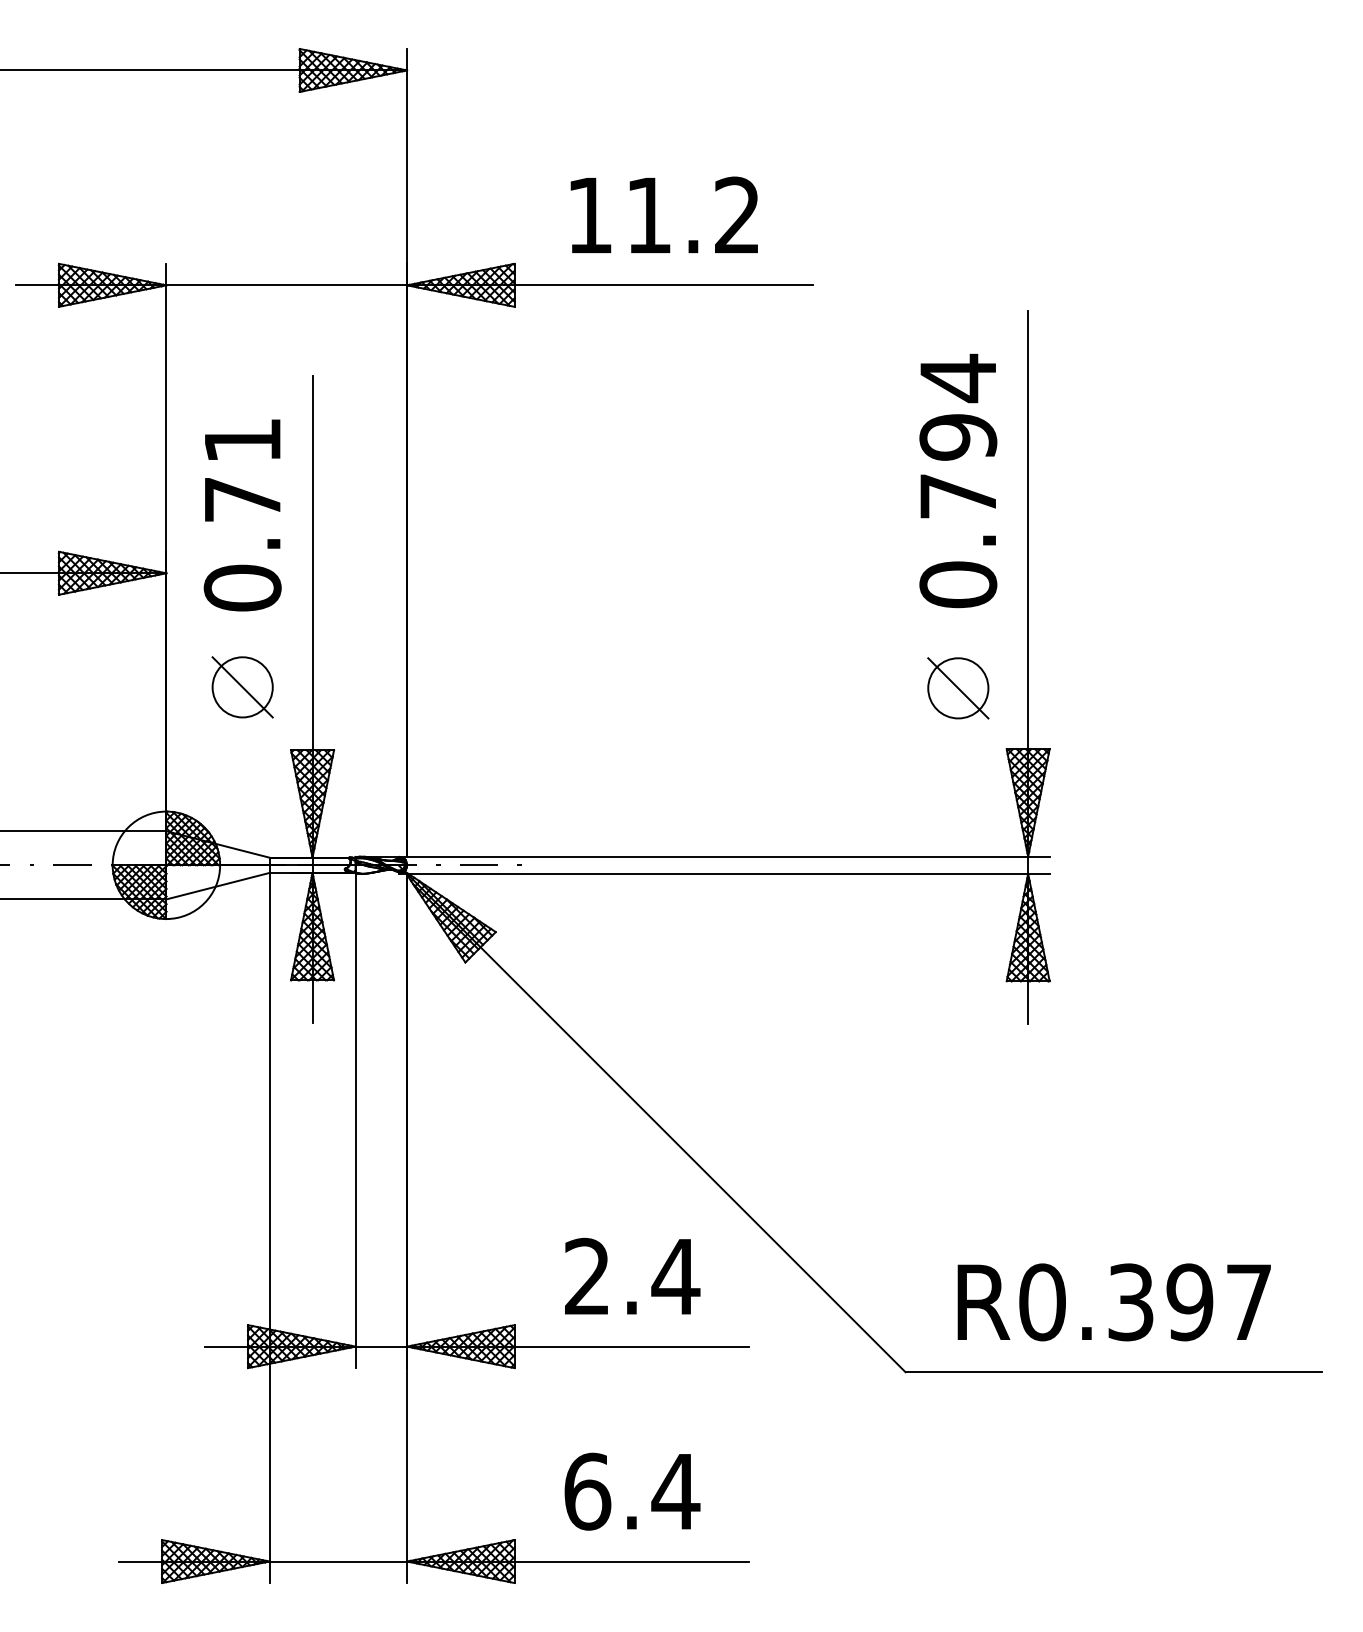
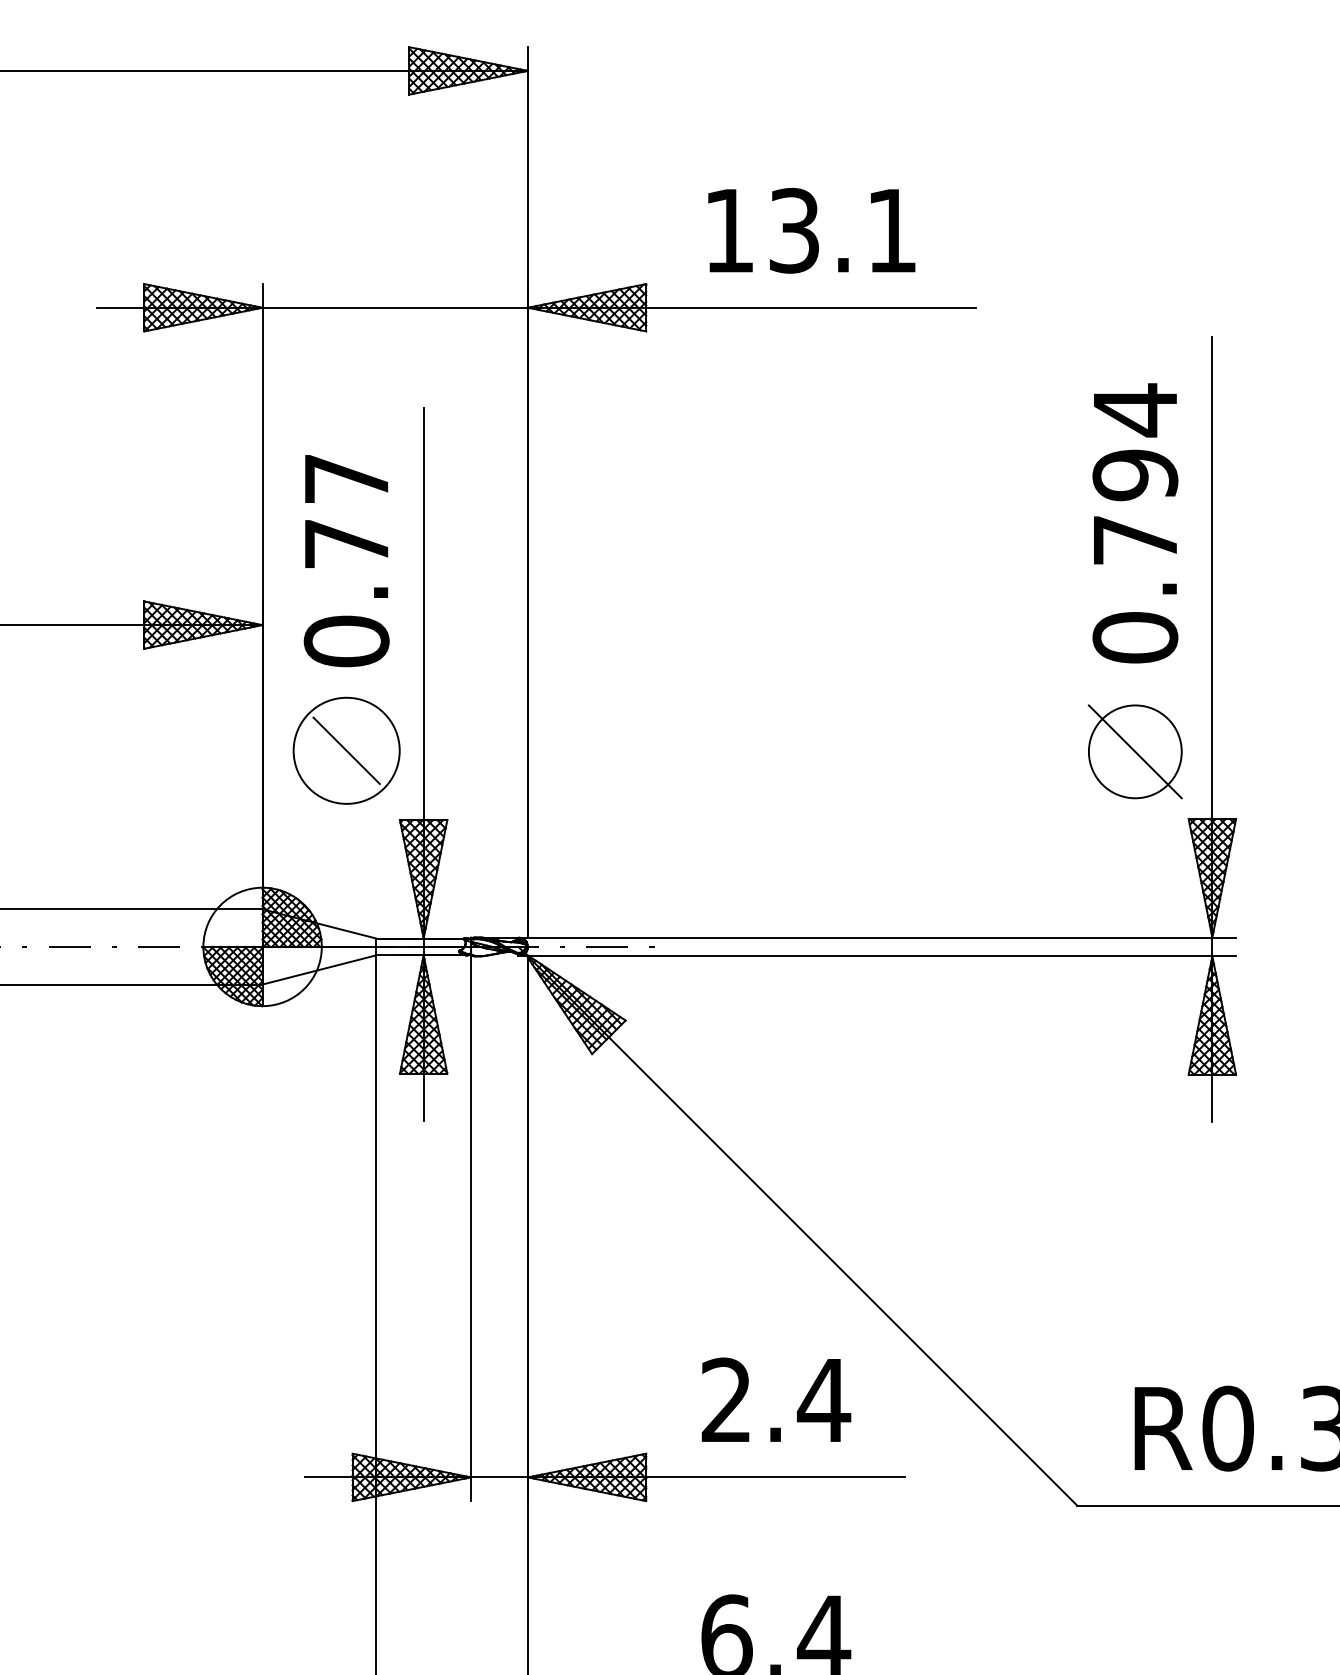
text: (692, 215) -> (842, 230), 11.2 -> 13.1
text: (242, 440) -> (346, 478), 0.71 -> 0.77
circle: (242, 687) -> (346, 750), size x1.6
part: (958, 688) -> (1135, 752), size x1.4

